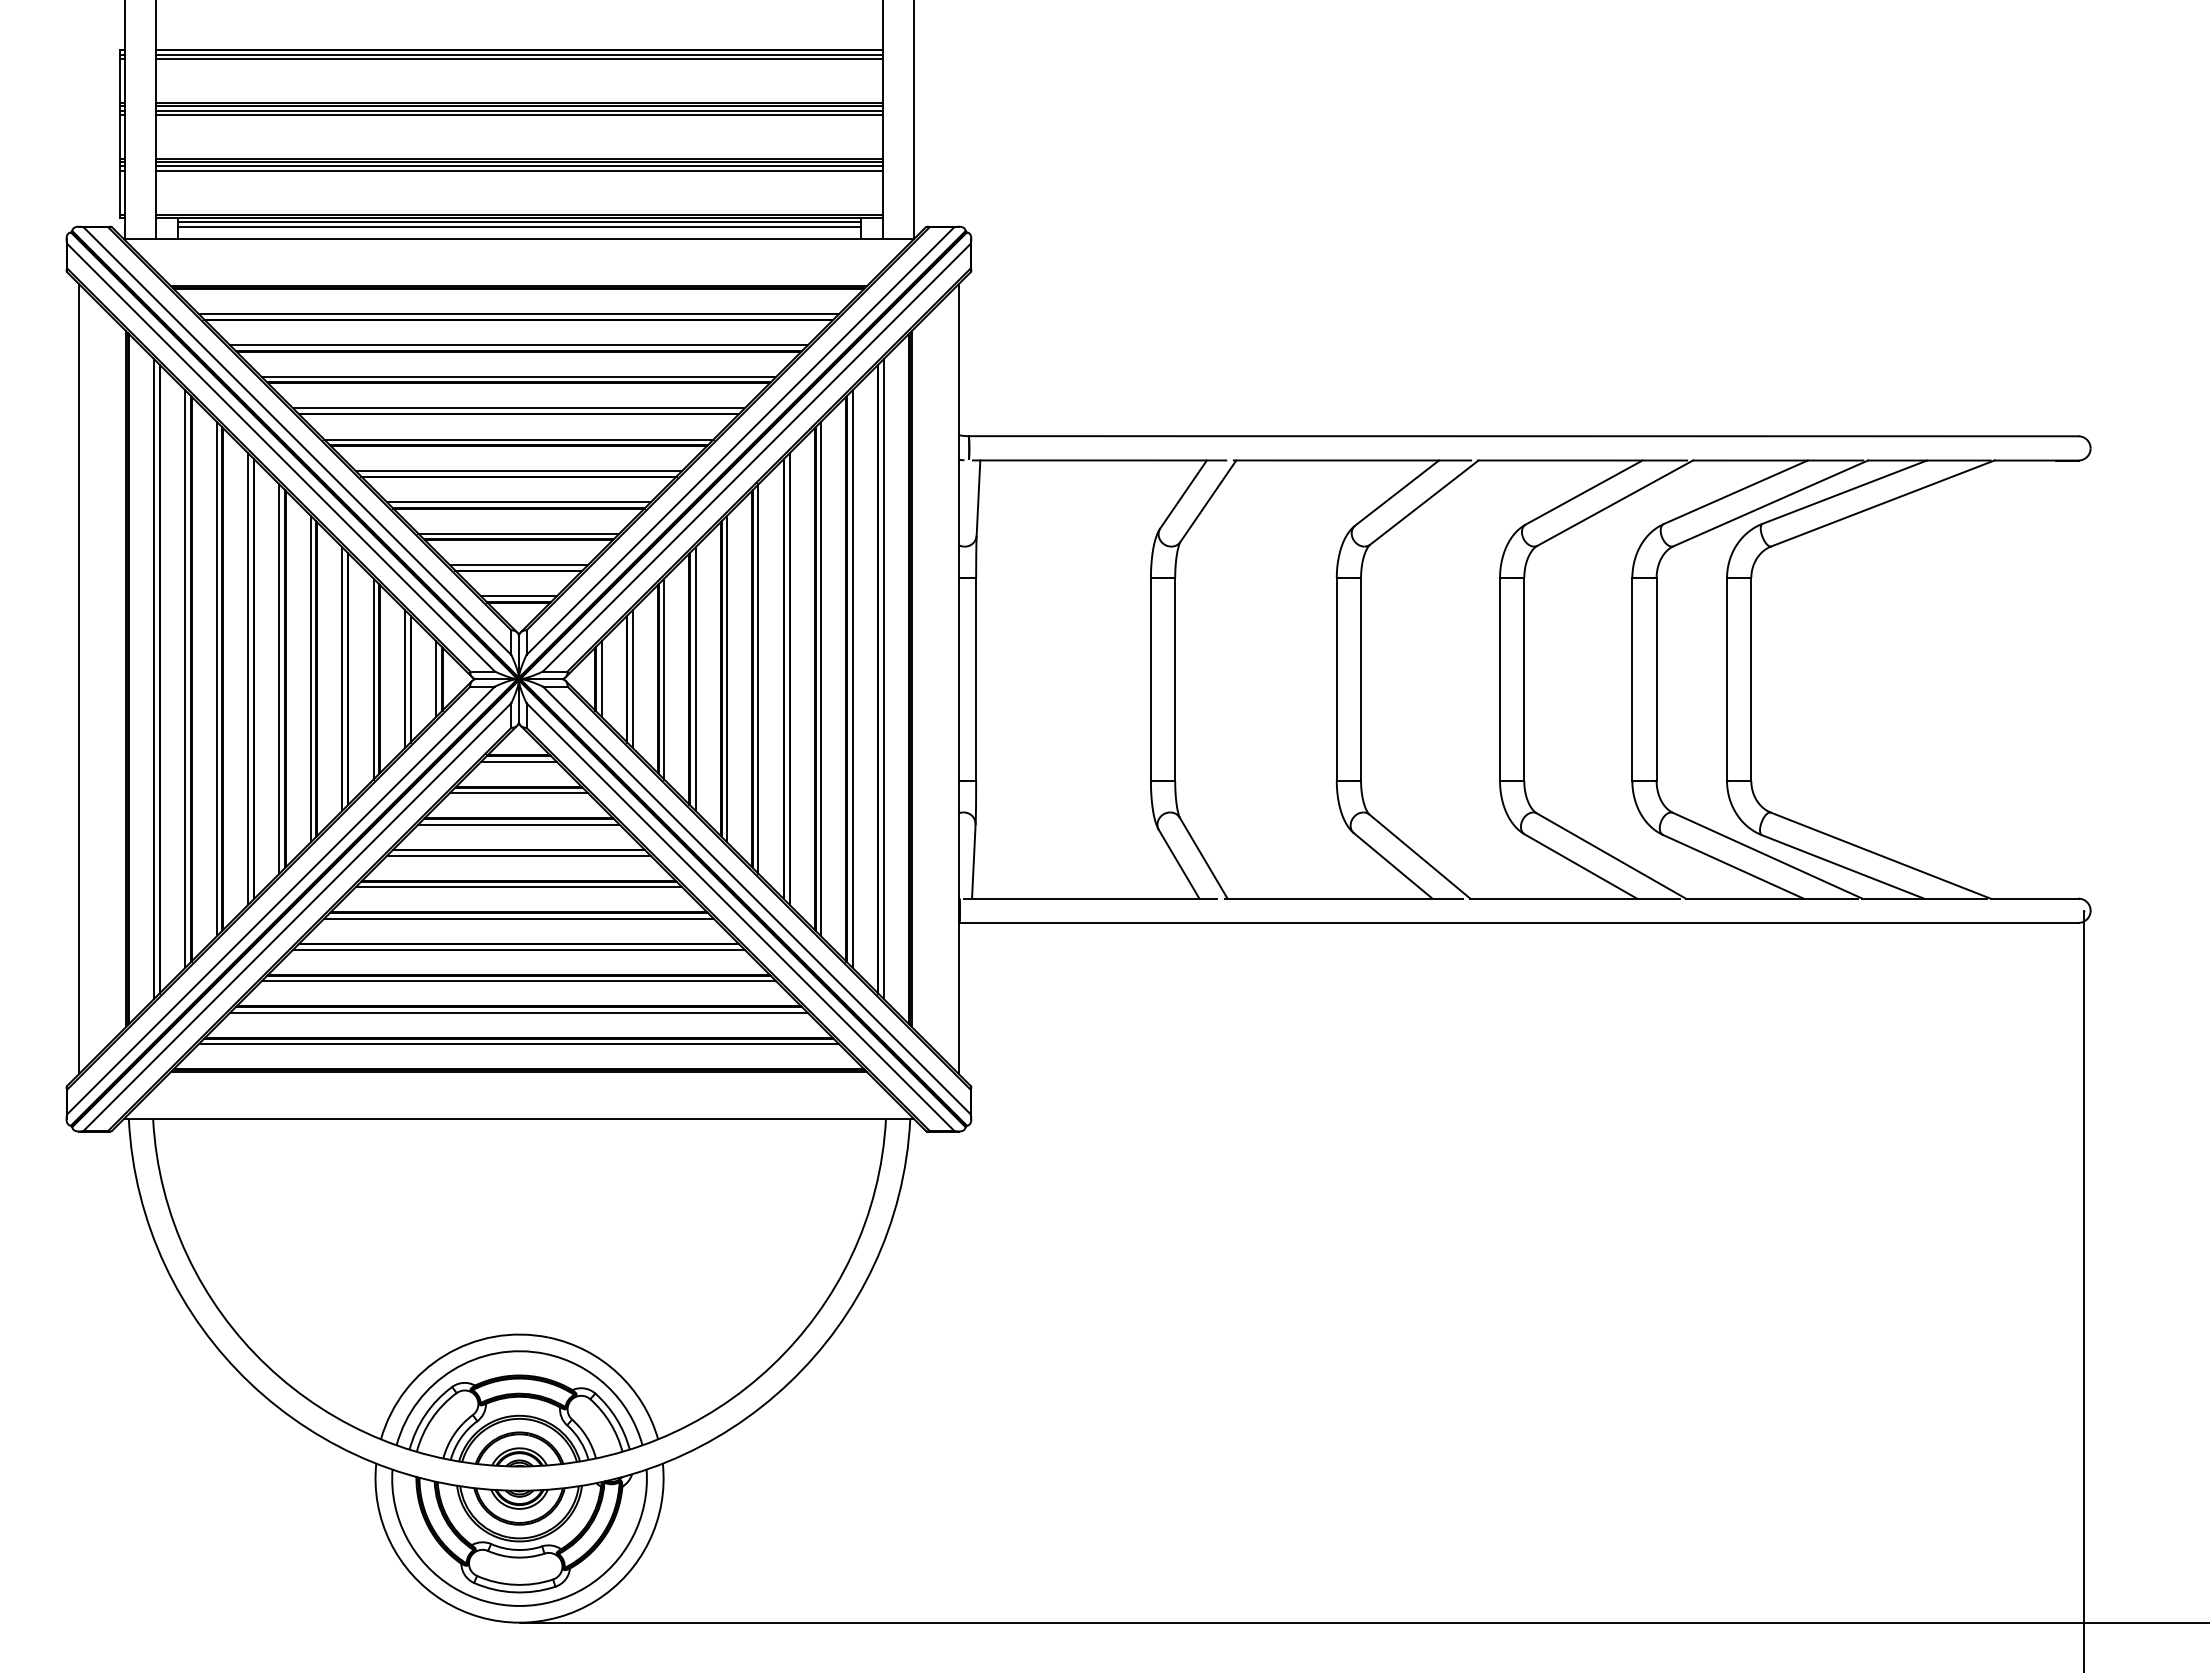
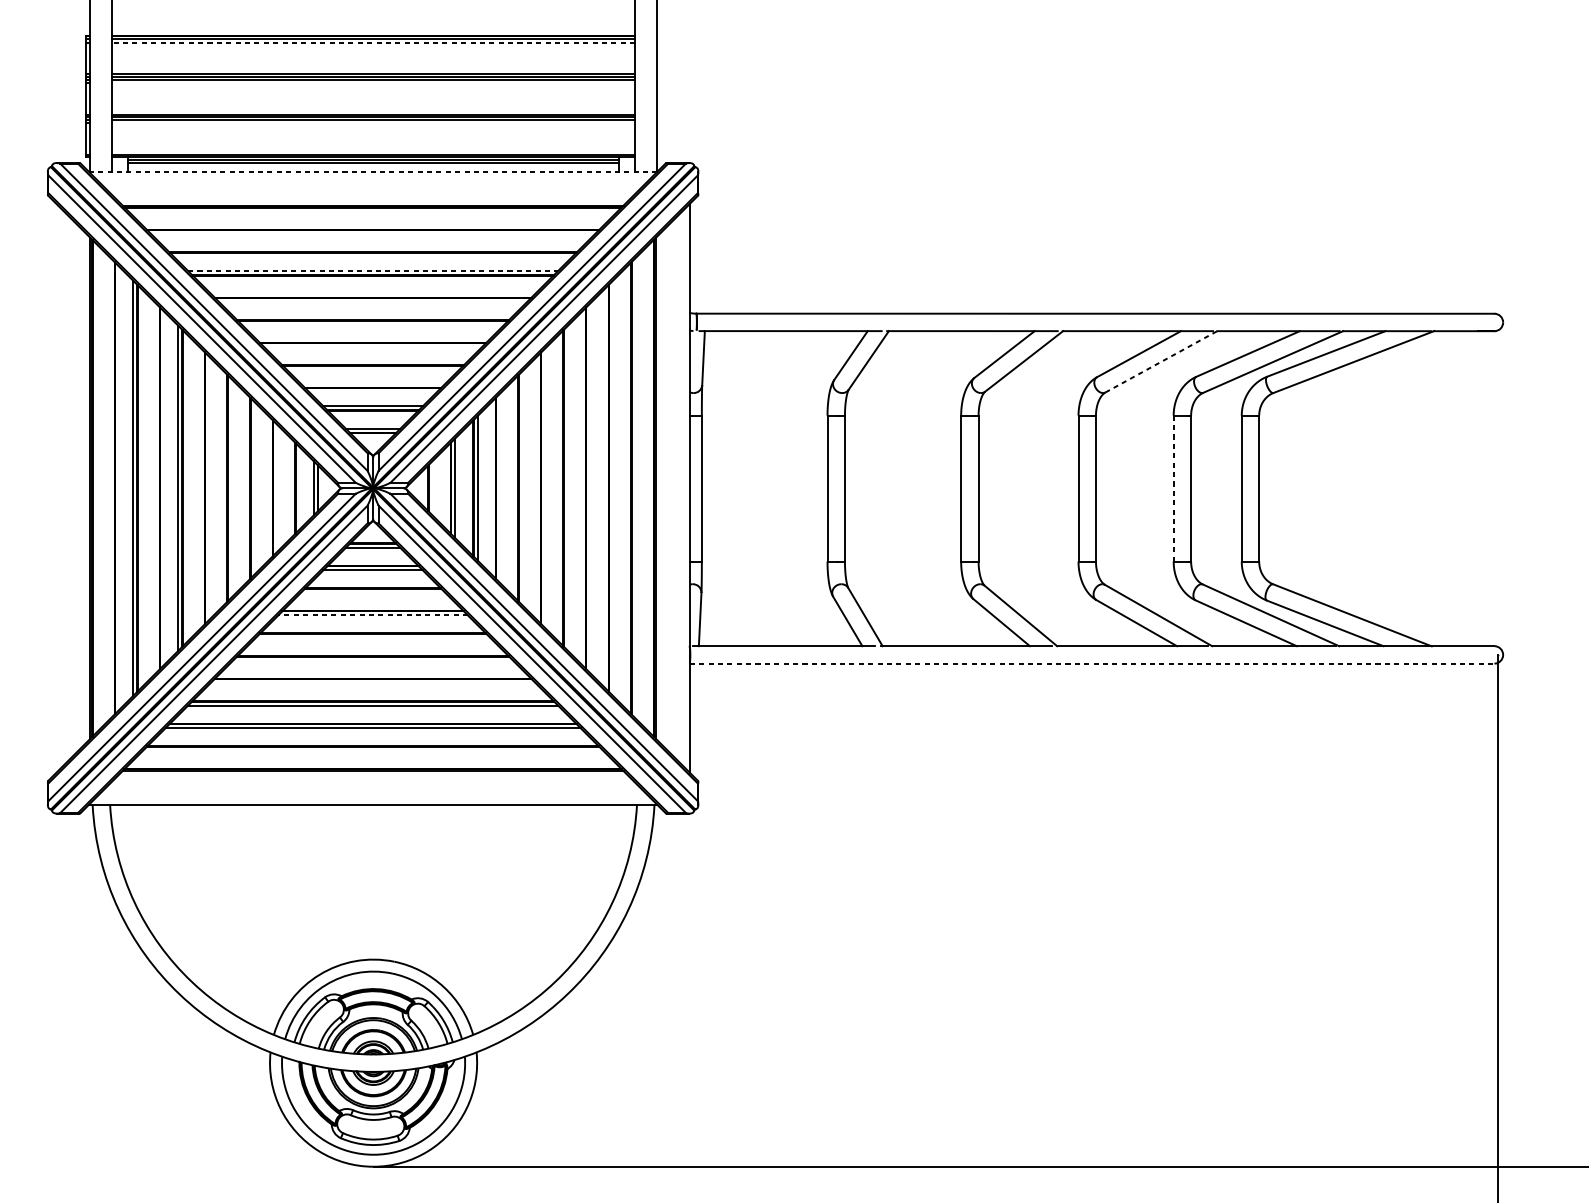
line: (519, 59) -> (373, 42), solid -> dashed
line: (519, 115) -> (373, 83), removed
line: (519, 171) -> (373, 123), removed
line: (519, 238) -> (373, 171), solid -> dashed
line: (518, 314) -> (372, 226), removed
line: (518, 345) -> (372, 248), removed
line: (519, 376) -> (373, 270), solid -> dashed
line: (518, 408) -> (372, 293), removed
line: (518, 439) -> (372, 316), removed
line: (518, 470) -> (372, 338), removed
line: (518, 502) -> (372, 361), removed
line: (1615, 503) -> (1161, 362), solid -> dashed
line: (518, 533) -> (372, 383), removed
line: (78, 678) -> (56, 487), removed
line: (216, 678) -> (155, 487), removed
line: (279, 678) -> (200, 487), removed
line: (310, 678) -> (223, 487), removed
line: (342, 678) -> (246, 487), removed
line: (373, 678) -> (268, 487), removed
line: (404, 678) -> (290, 487), removed
line: (601, 678) -> (432, 487), removed
line: (695, 678) -> (500, 487), removed
line: (727, 678) -> (523, 487), removed
line: (758, 678) -> (545, 487), removed
line: (821, 678) -> (590, 487), removed
line: (852, 678) -> (612, 487), removed
line: (153, 679) -> (110, 488), removed
line: (789, 679) -> (567, 488), removed
line: (883, 679) -> (635, 488), removed
line: (1632, 680) -> (1173, 489), solid -> dashed
line: (518, 824) -> (372, 592), removed
line: (518, 855) -> (372, 615), solid -> dashed
line: (518, 887) -> (372, 638), removed
line: (518, 918) -> (372, 660), removed
line: (1518, 922) -> (1091, 663), solid -> dashed
line: (518, 949) -> (372, 682), removed
line: (518, 1044) -> (372, 751), removed

